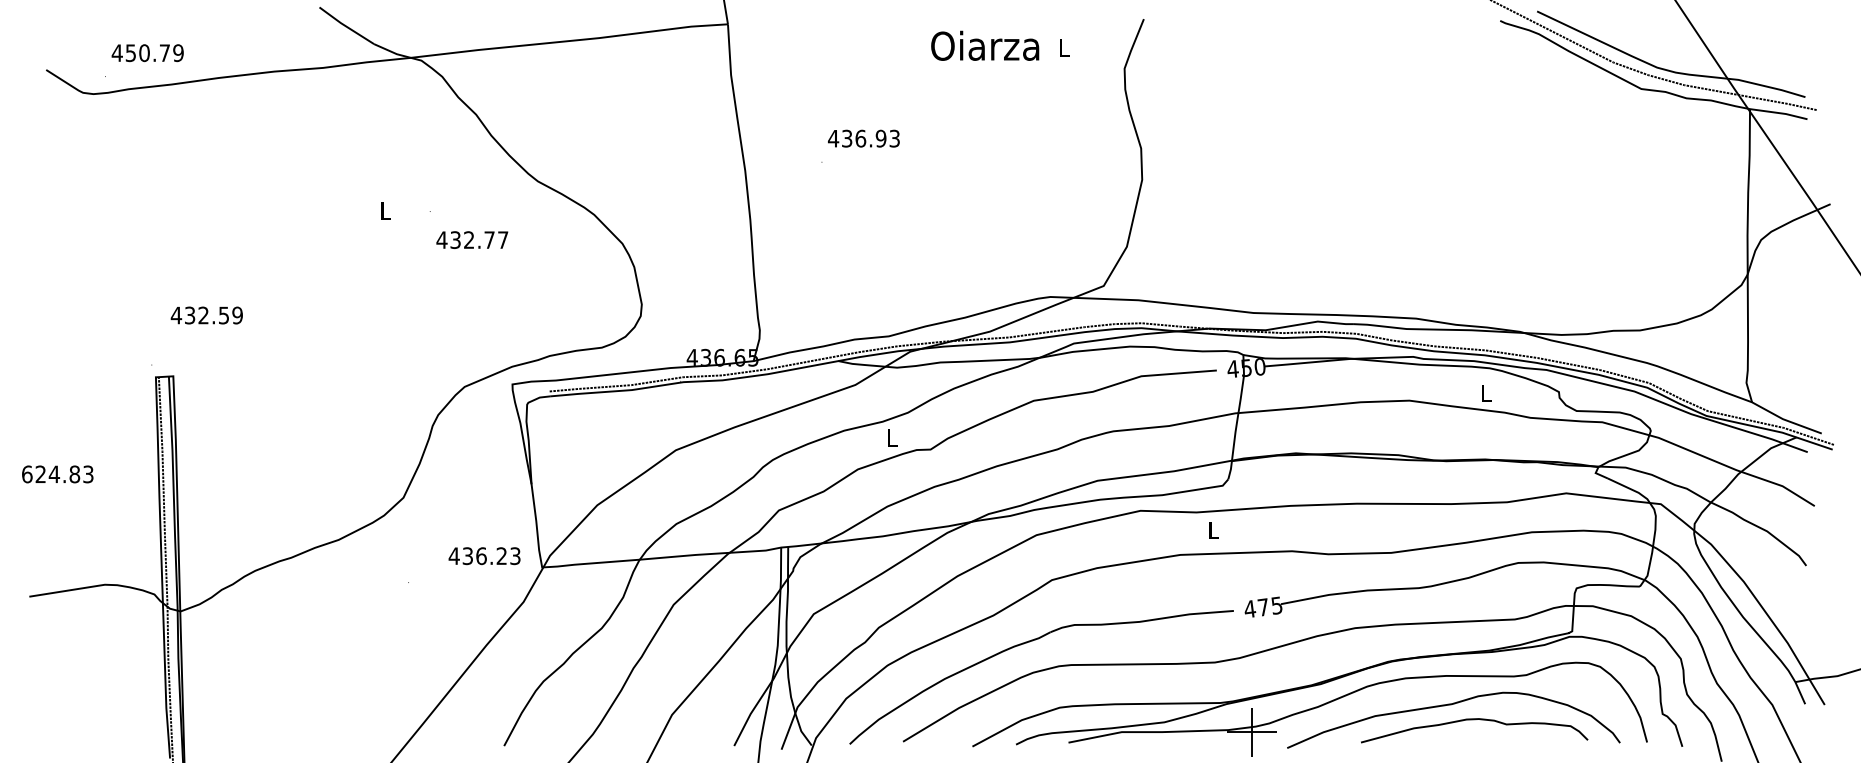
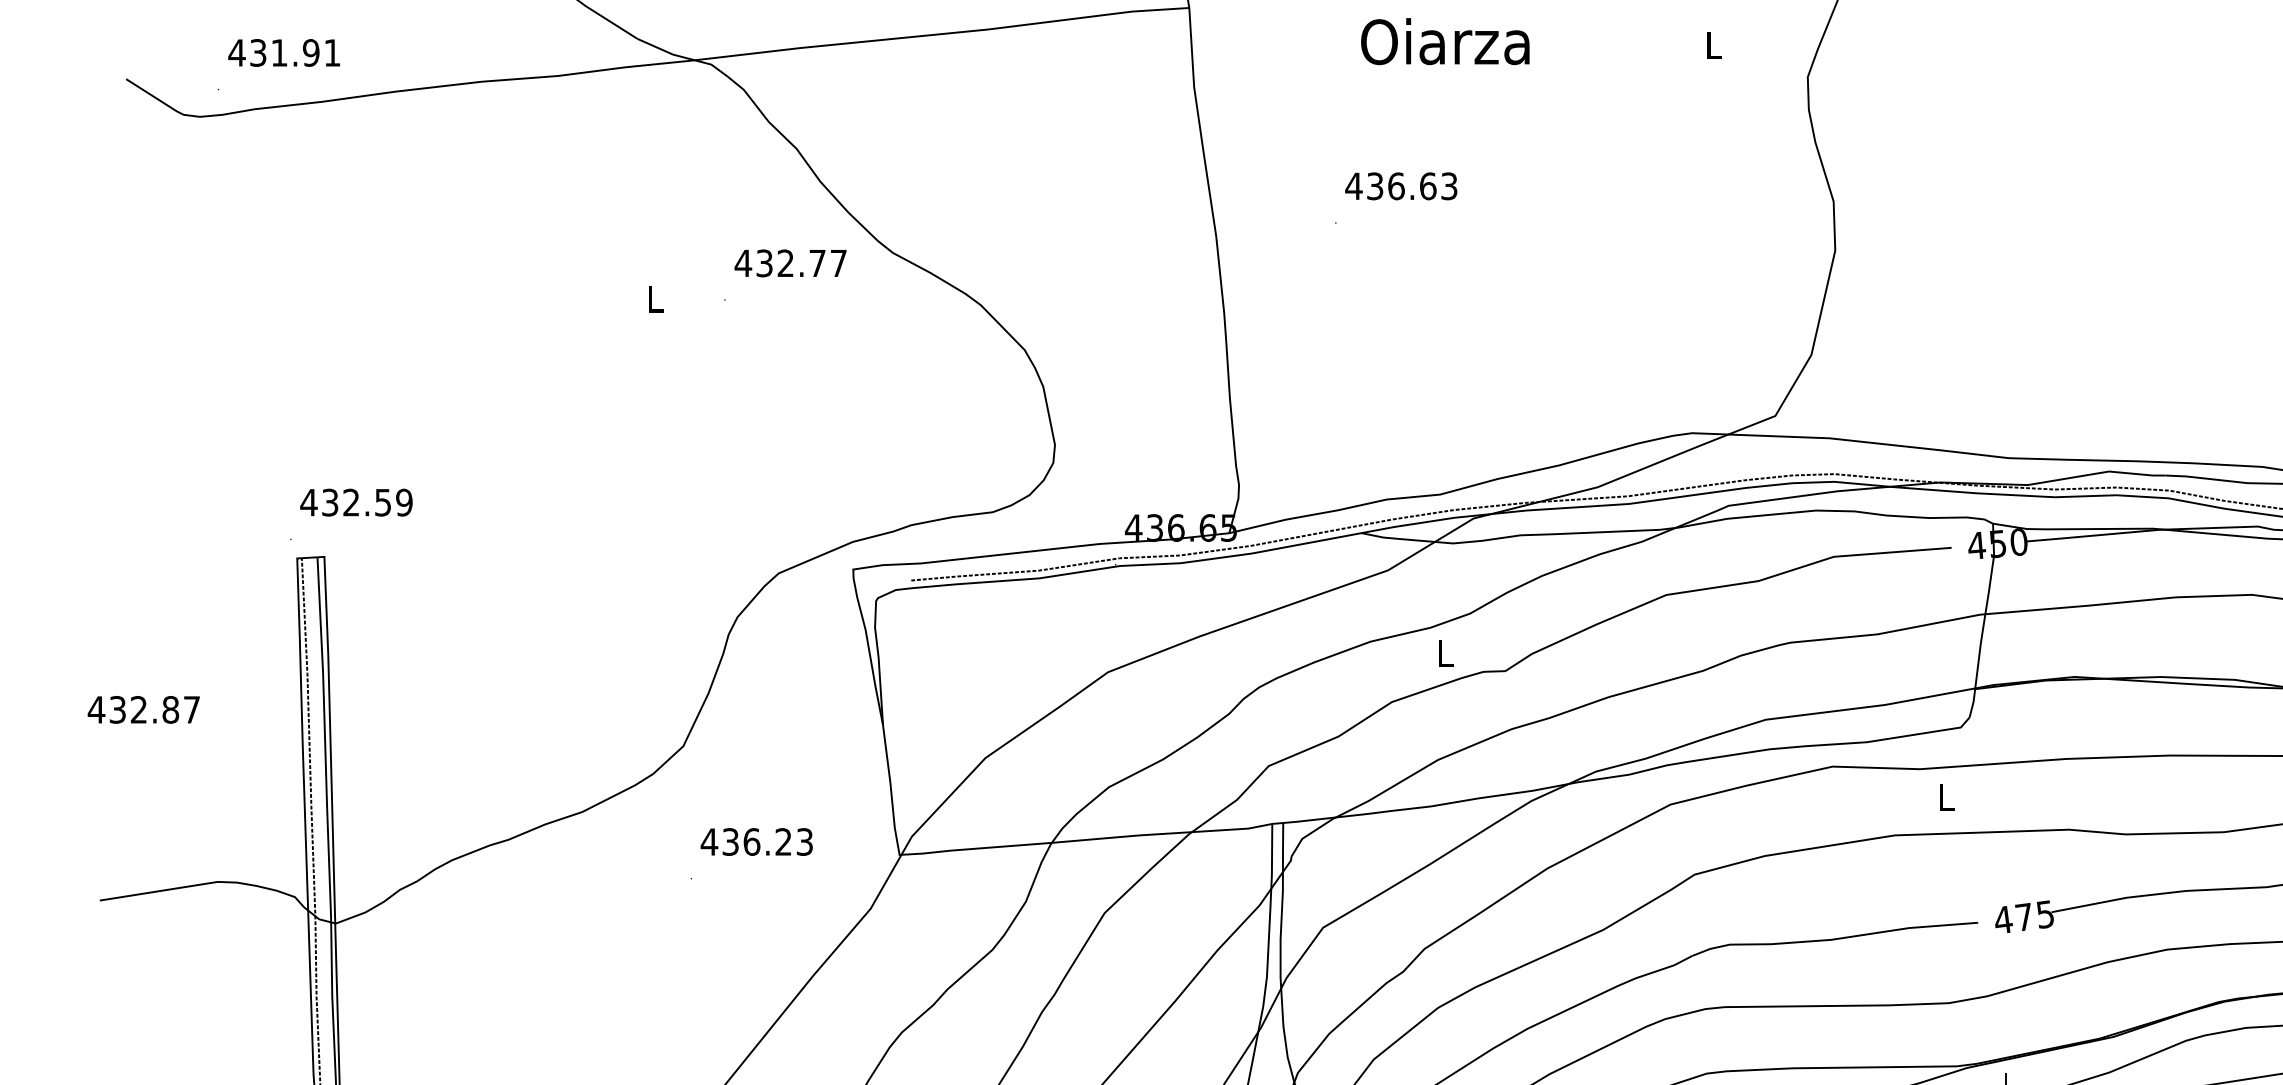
text: (985, 45) -> (1445, 41), moved
text: (154, 53) -> (295, 53), 450.79 -> 431.91
text: (880, 138) -> (1427, 186), 436.93 -> 436.63
text: (472, 239) -> (790, 262), moved
text: (206, 315) -> (355, 502), moved
text: (57, 474) -> (143, 709), 624.83 -> 432.87
text: (484, 556) -> (756, 842), moved

